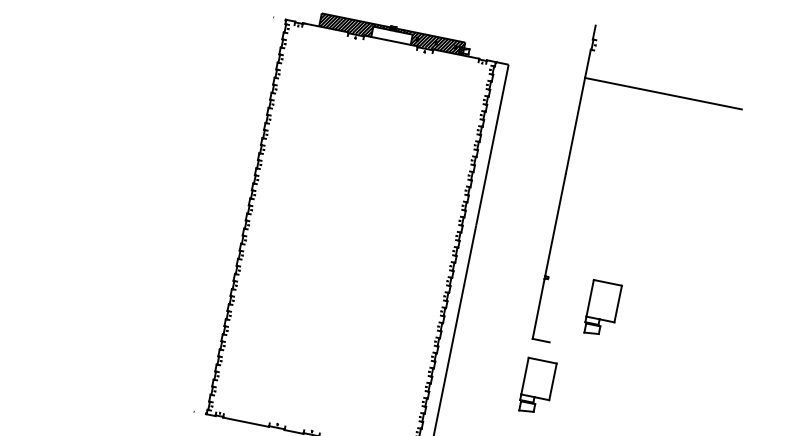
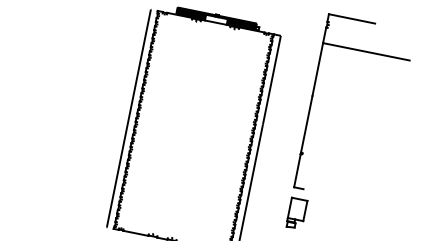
line: (636, 33) -> (351, 18), added
line: (232, 214) -> (128, 118), added
part: (602, 306) -> (332, 169), removed

